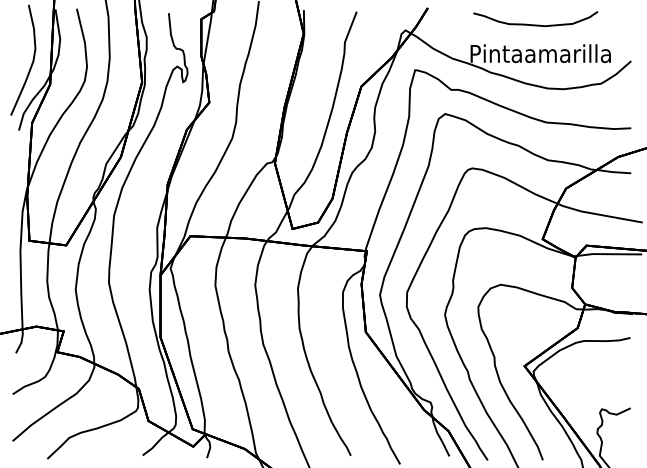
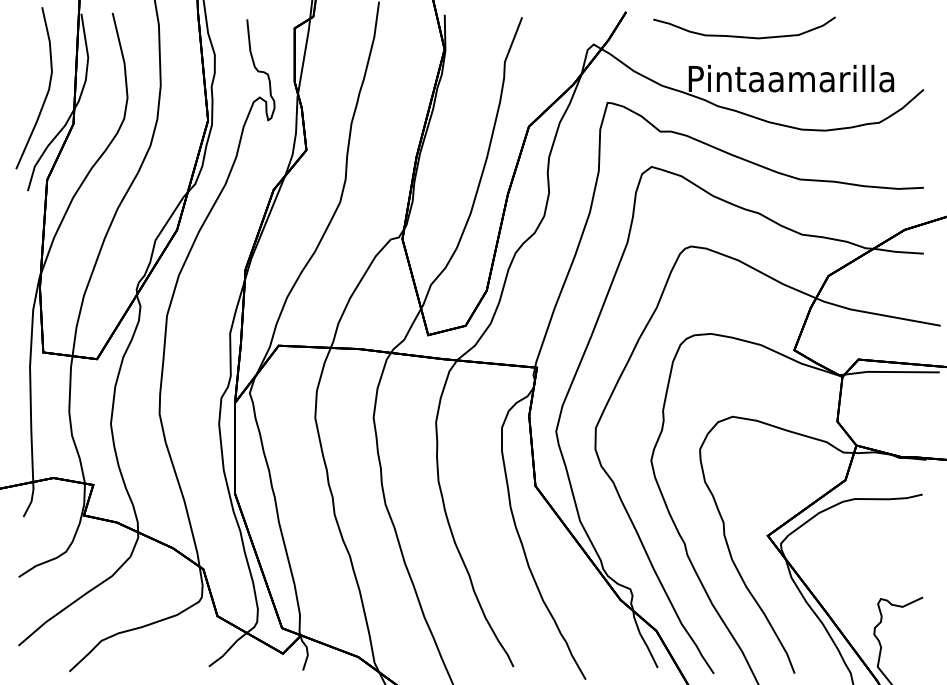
curve: (535, 24) -> (744, 35), moved

